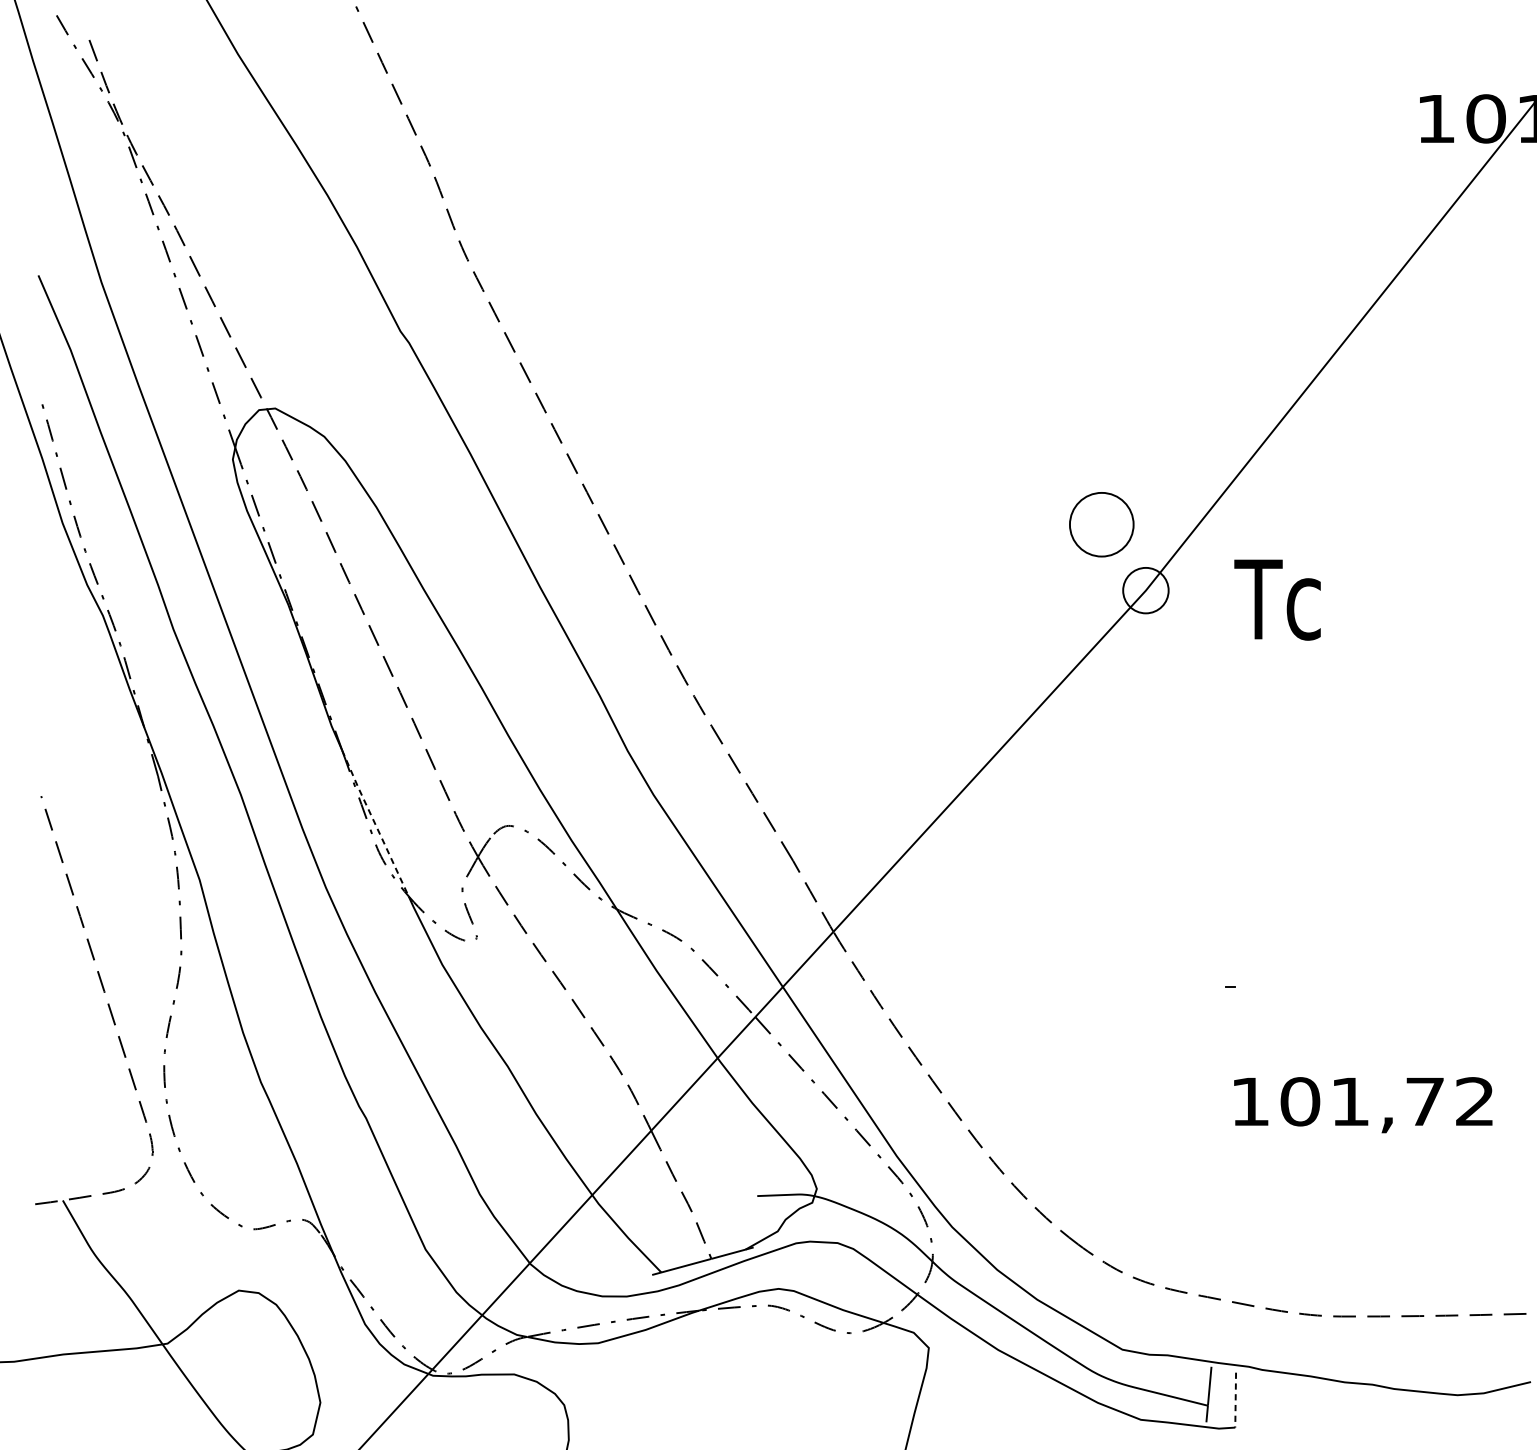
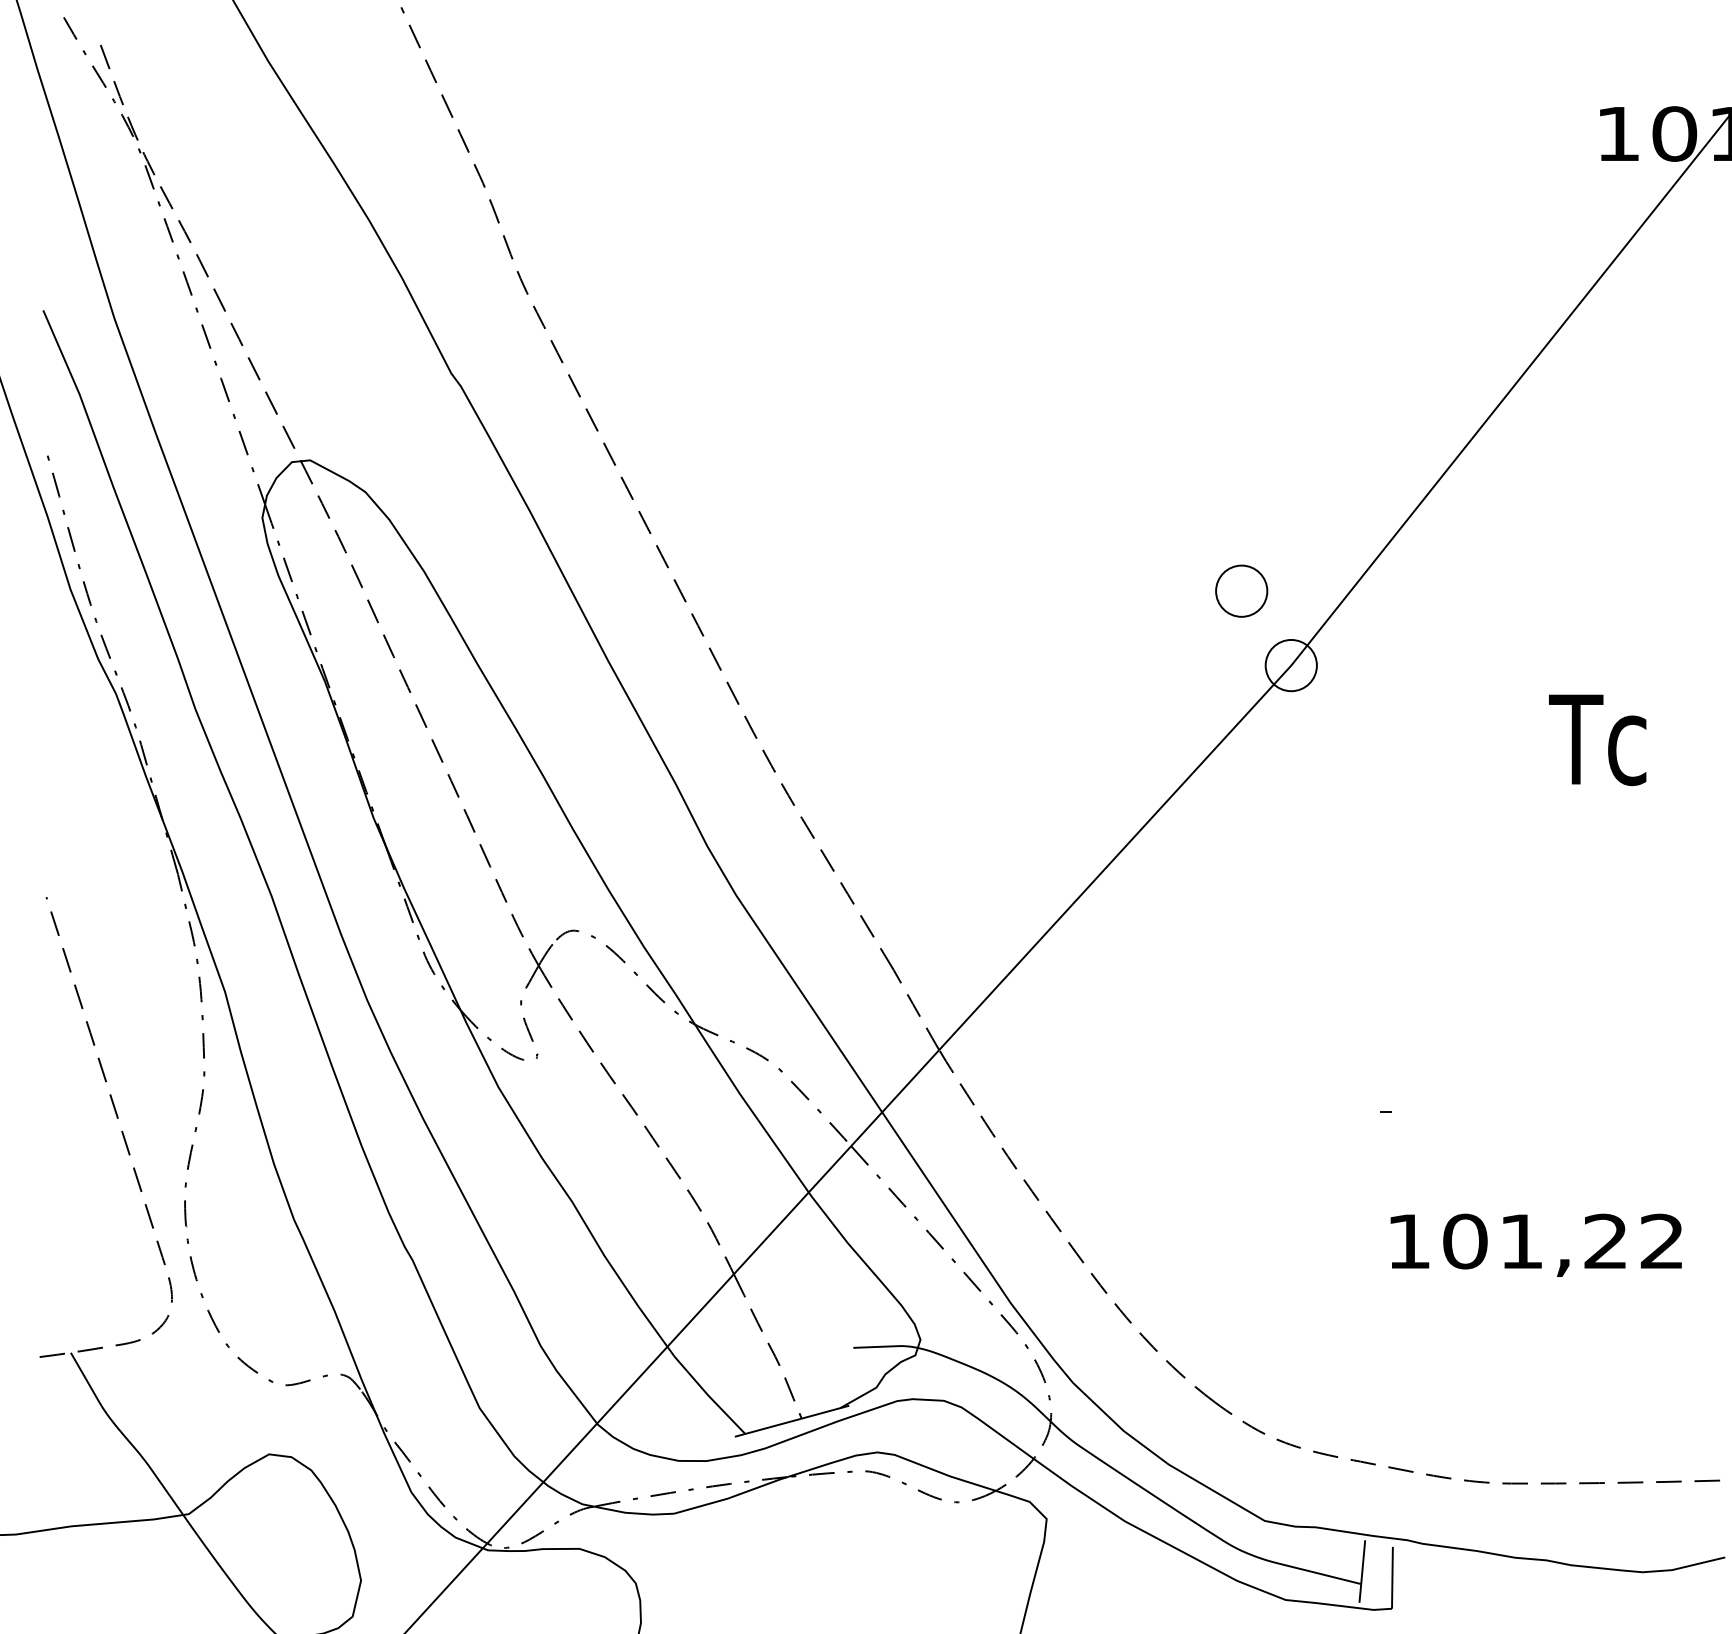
part: (1101, 524) -> (1241, 590), size x0.71
text: (1277, 600) -> (1597, 740), moved
line: (374, 823) -> (422, 927), dashed -> solid
text: (1424, 1100) -> (1605, 1240), 101,72 -> 101,22
line: (1235, 1399) -> (1392, 1577), dashed -> solid

